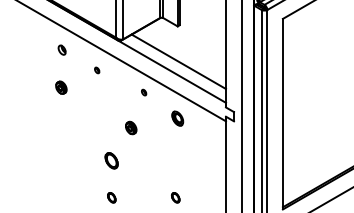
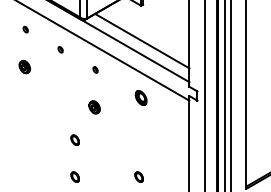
part: (62, 50) -> (25, 29), size x0.62
part: (144, 92) -> (95, 69), moved
part: (111, 160) -> (74, 139), size x0.62

